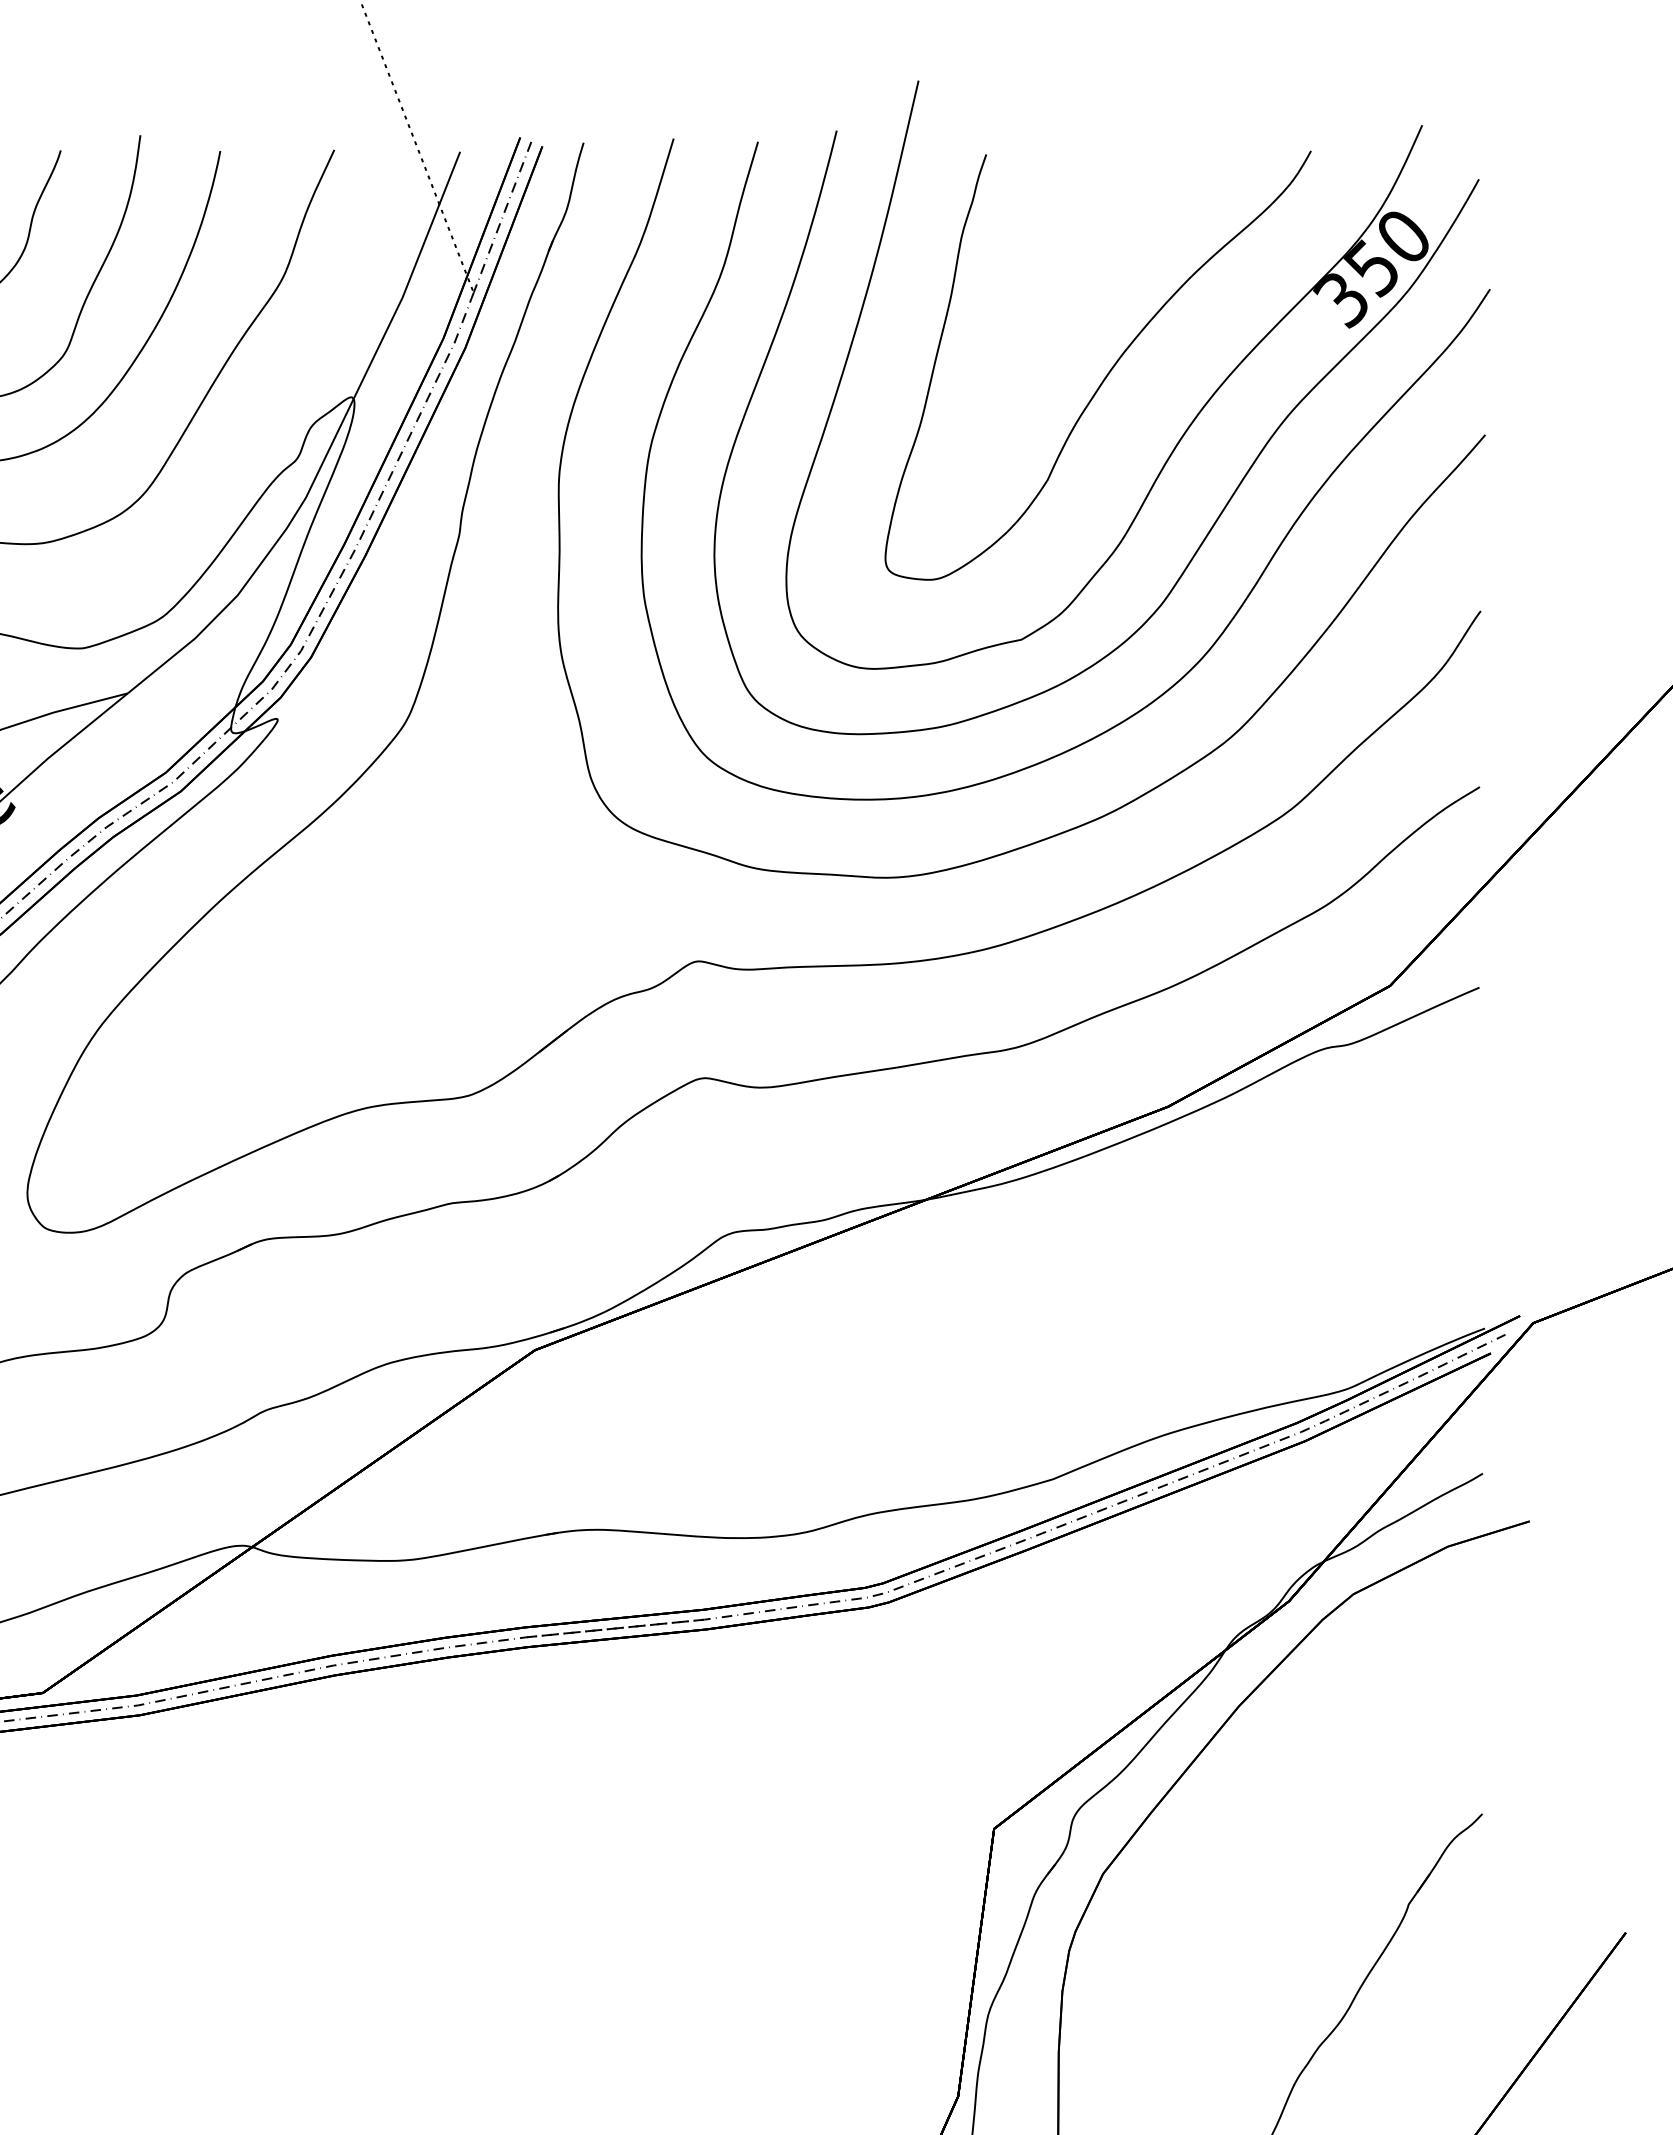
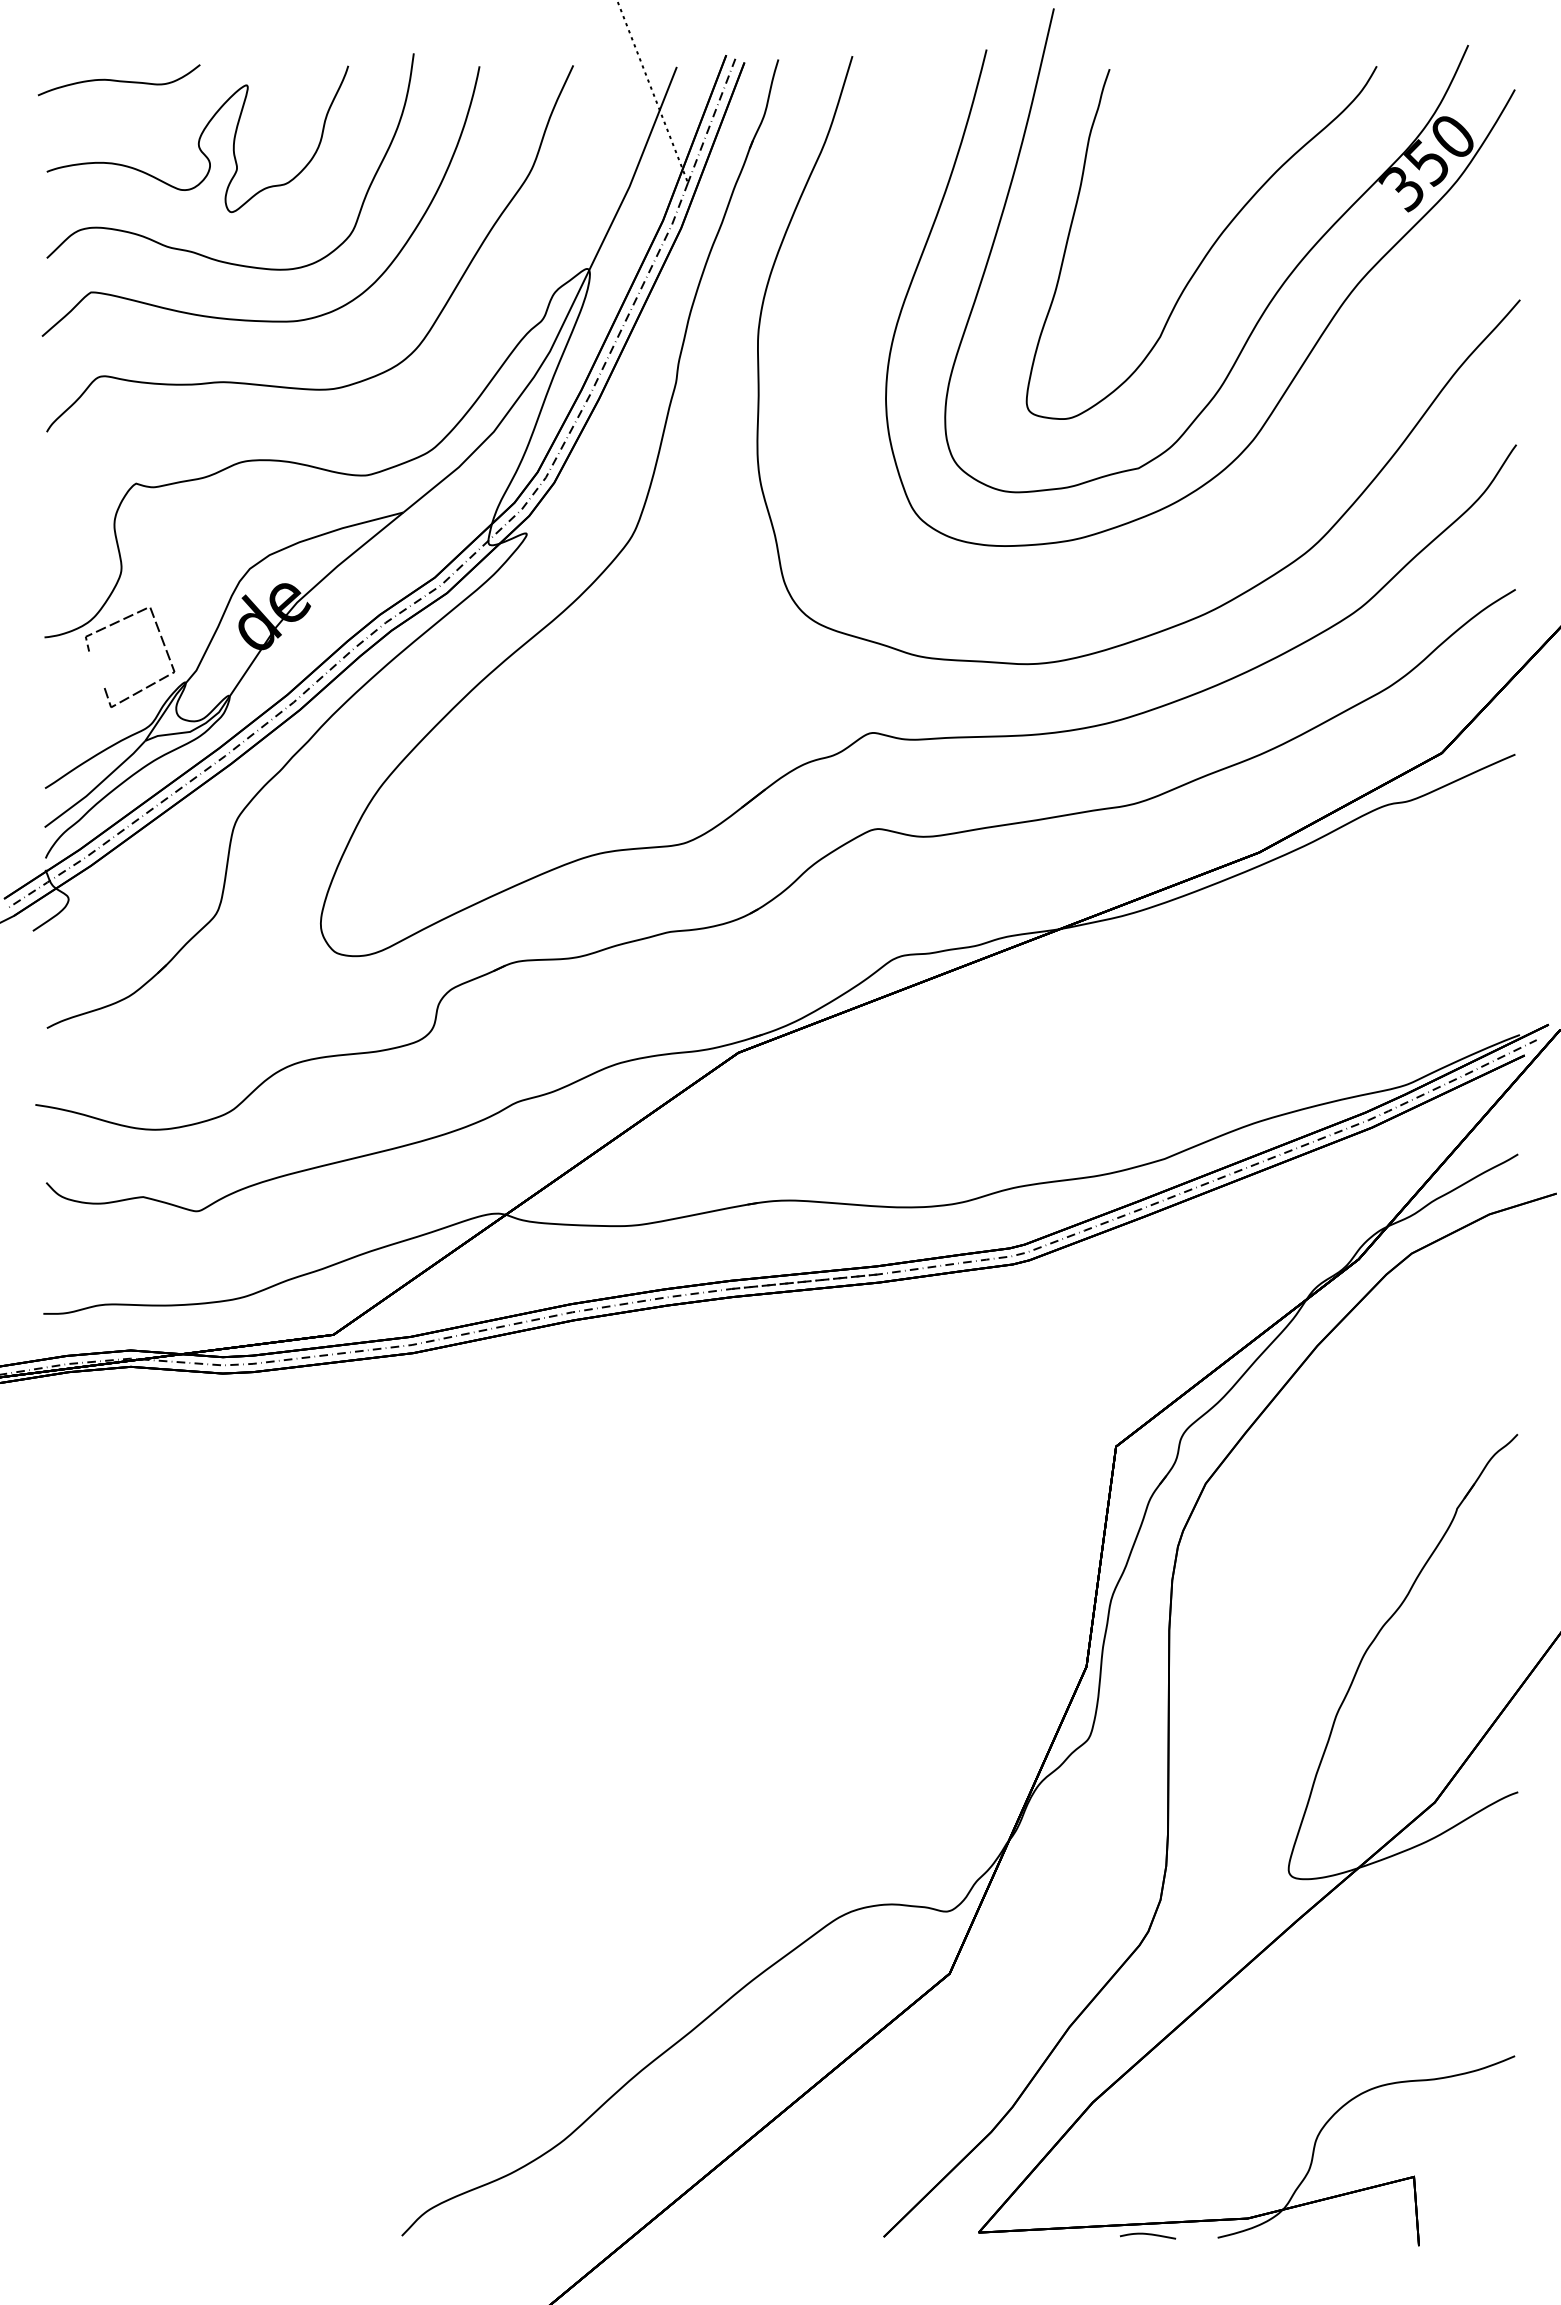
curve: (1251, 588) -> (1327, 426), removed

